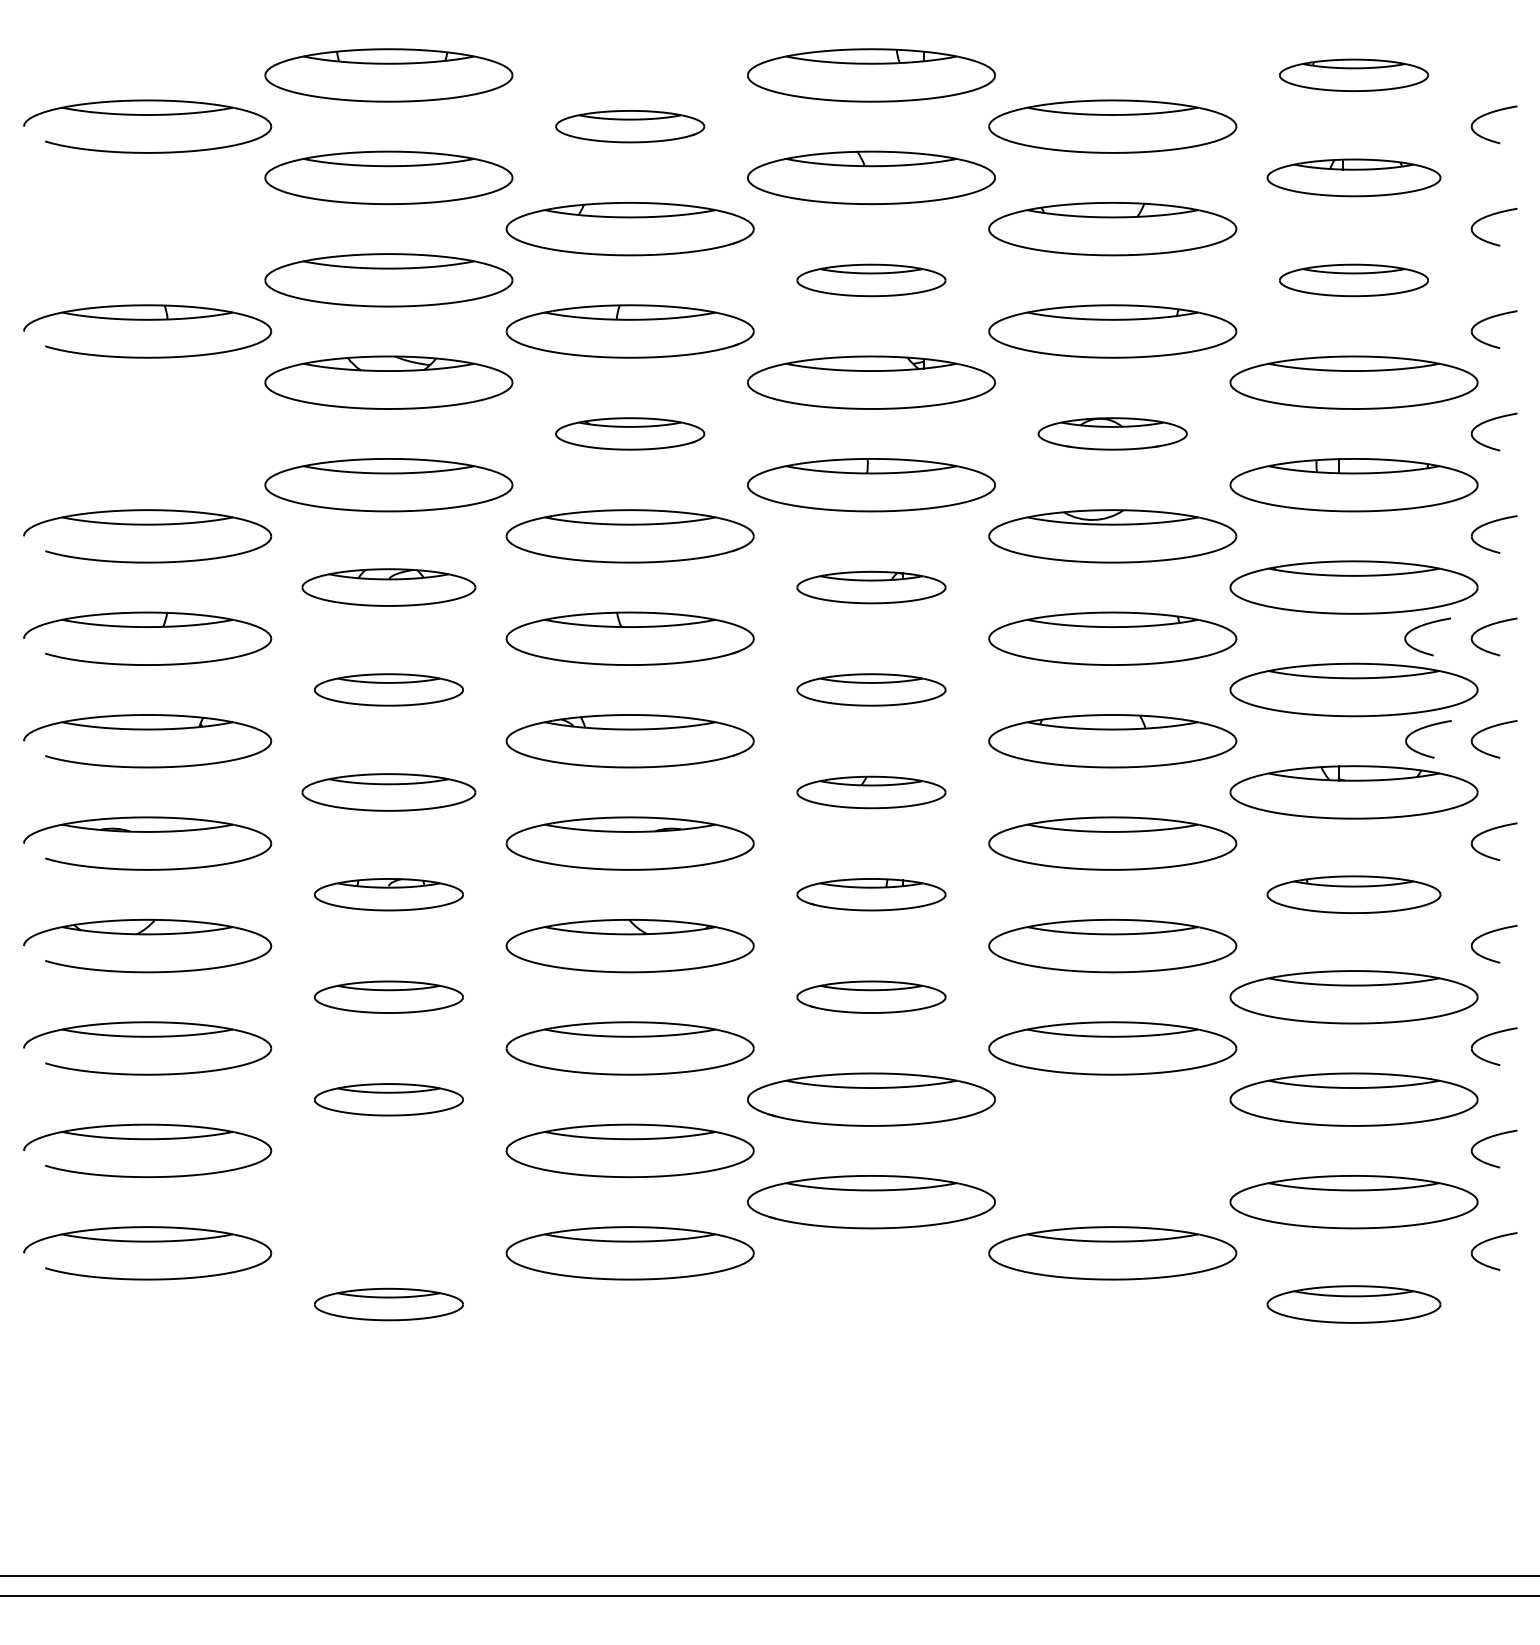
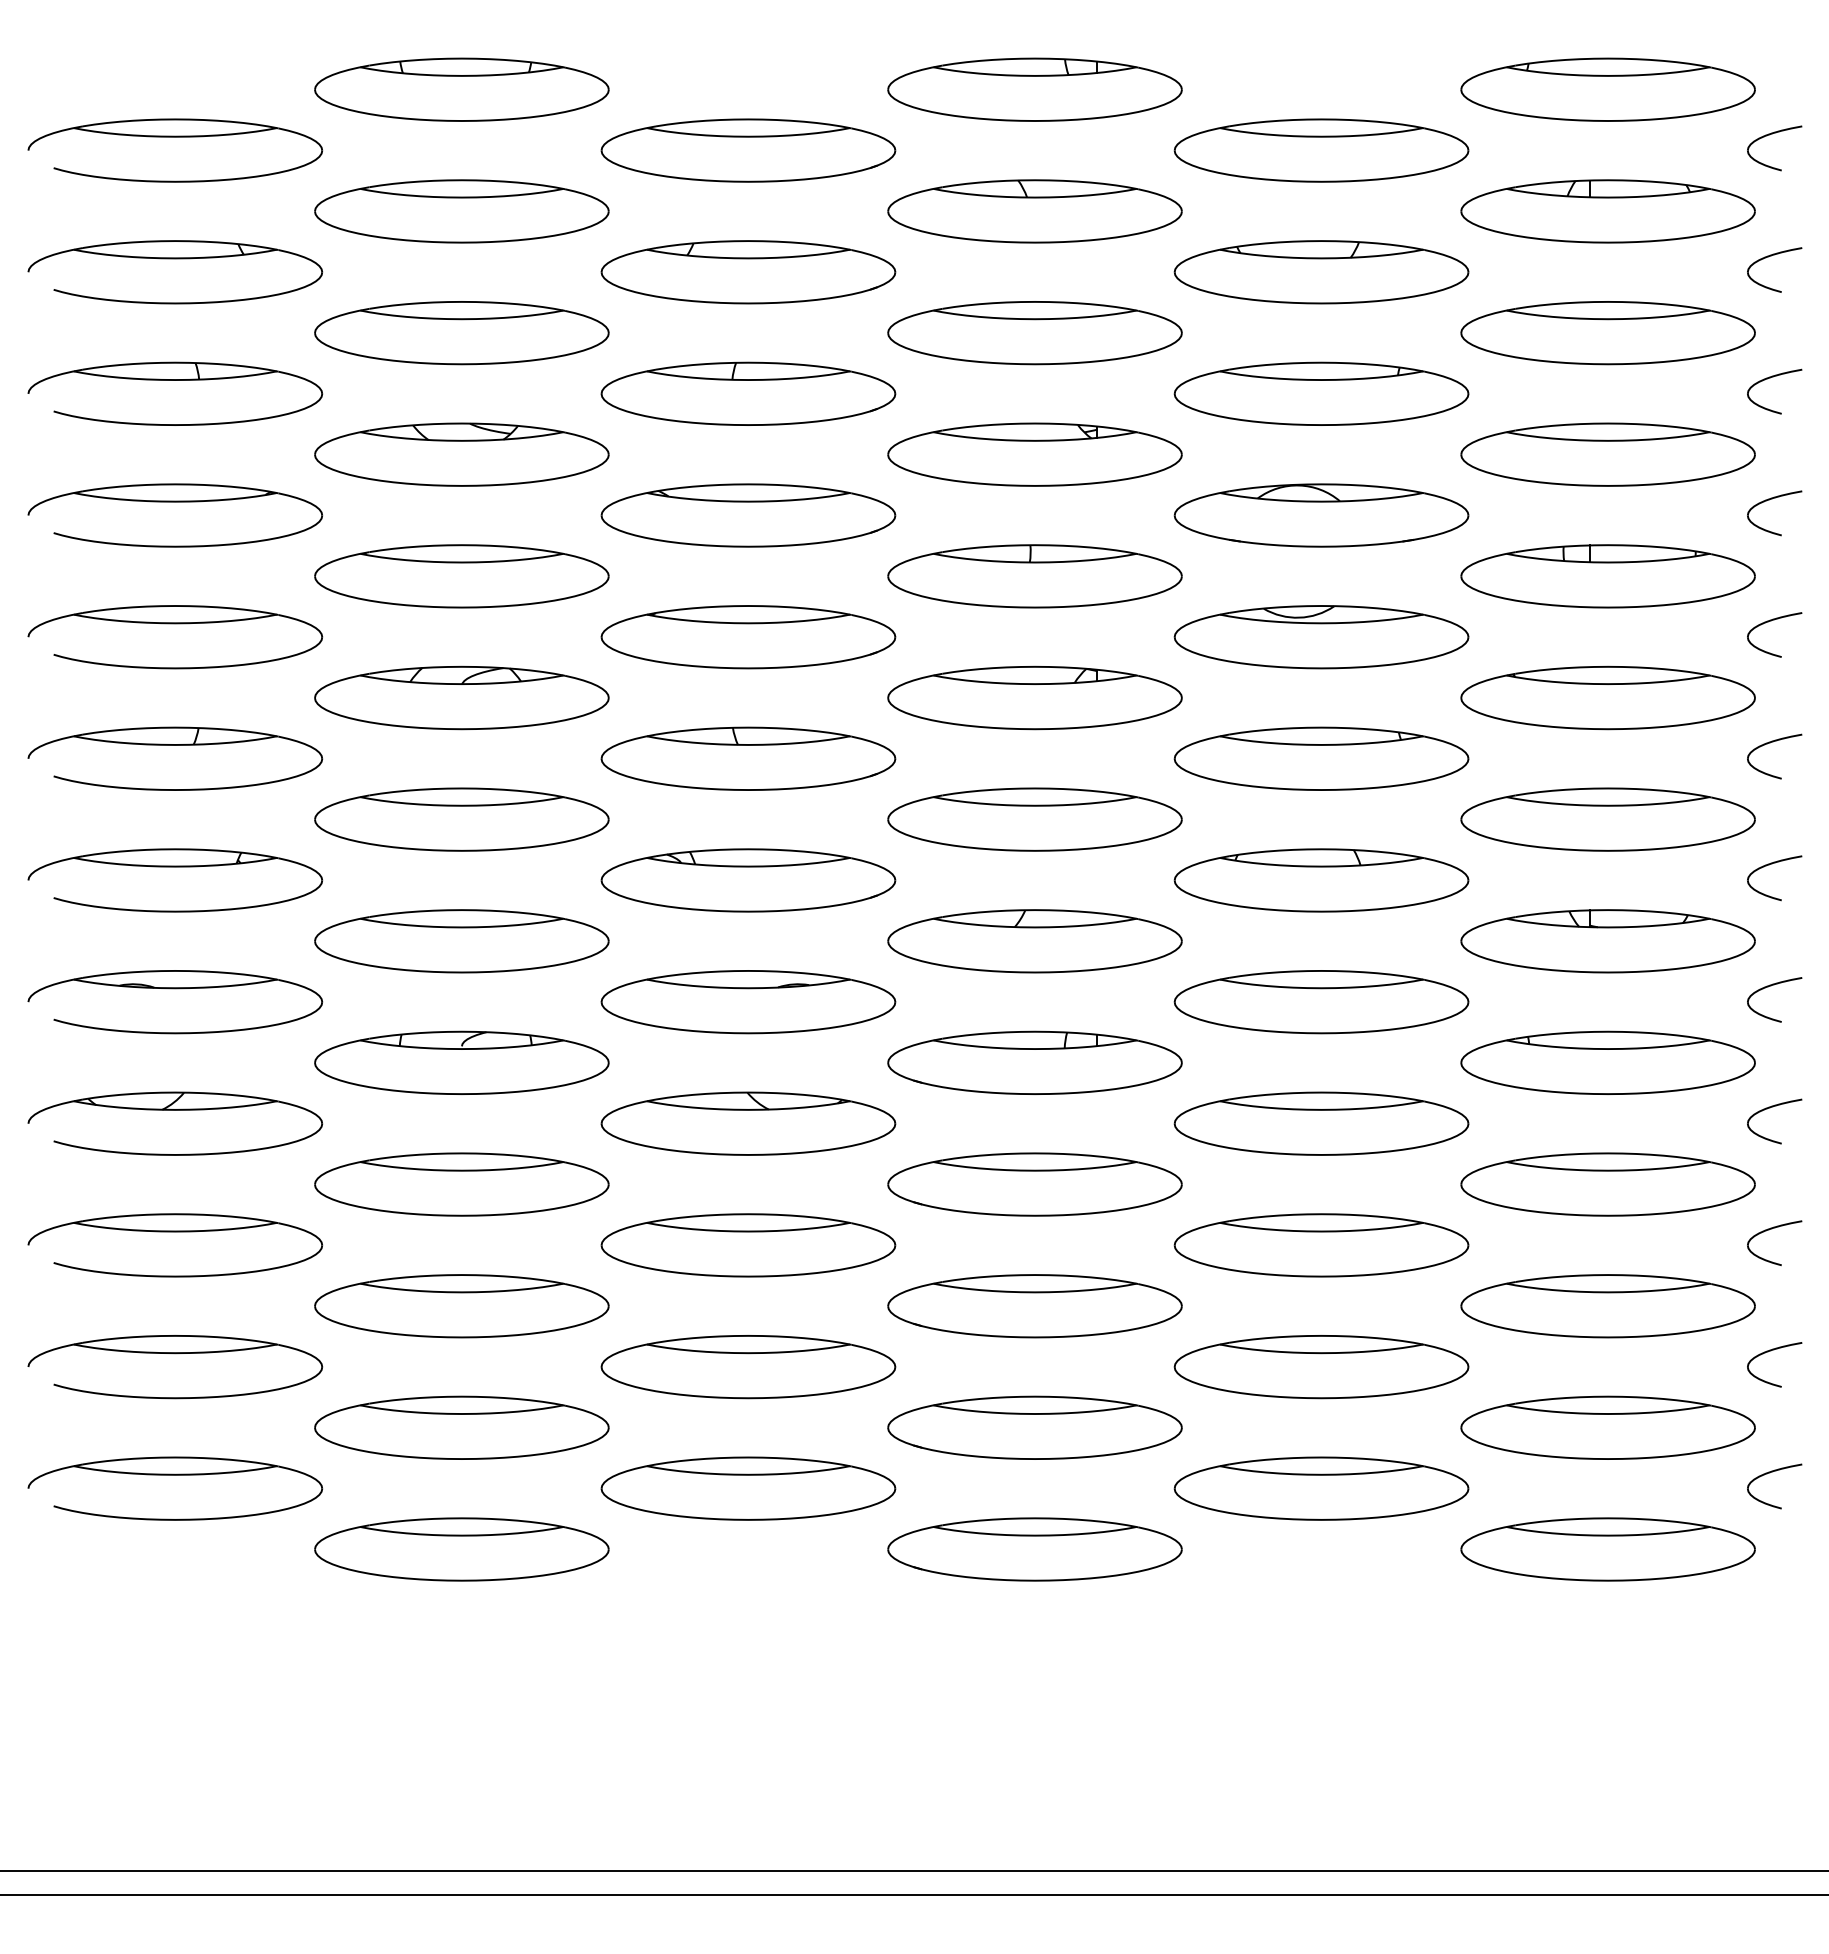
part: (1353, 75) -> (1607, 89), size x1.67
part: (630, 126) -> (748, 150), size x1.67
part: (1353, 177) -> (1607, 211), size x1.43
part: (147, 218) -> (175, 259), added
part: (871, 280) -> (1034, 333), size x1.67
part: (1353, 280) -> (1607, 333), size x1.67
part: (147, 422) -> (175, 502), added
part: (630, 433) -> (748, 515), size x1.67
part: (1112, 433) -> (1321, 515), size x1.67
part: (388, 587) -> (461, 697), size x1.43
part: (871, 587) -> (1034, 697), size x1.67
part: (1424, 625) -> (1691, 743), removed
part: (388, 689) -> (461, 819), size x1.67
part: (871, 689) -> (1034, 819), size x1.67
part: (1424, 728) -> (1691, 865), removed
part: (388, 792) -> (461, 941), size x1.43
part: (871, 792) -> (1034, 941), size x1.67
part: (388, 894) -> (461, 1062), size x1.67
part: (871, 894) -> (1034, 1062), size x1.67
part: (1353, 894) -> (1607, 1062), size x1.43
part: (388, 997) -> (461, 1184), size x1.67
part: (871, 997) -> (1034, 1184), size x1.67
part: (388, 1099) -> (461, 1306), size x1.67
part: (1112, 1151) -> (1321, 1367), added
part: (388, 1201) -> (461, 1427), added
part: (388, 1304) -> (461, 1549), size x1.67
part: (871, 1304) -> (1034, 1549), added
part: (1353, 1304) -> (1607, 1549), size x1.43

